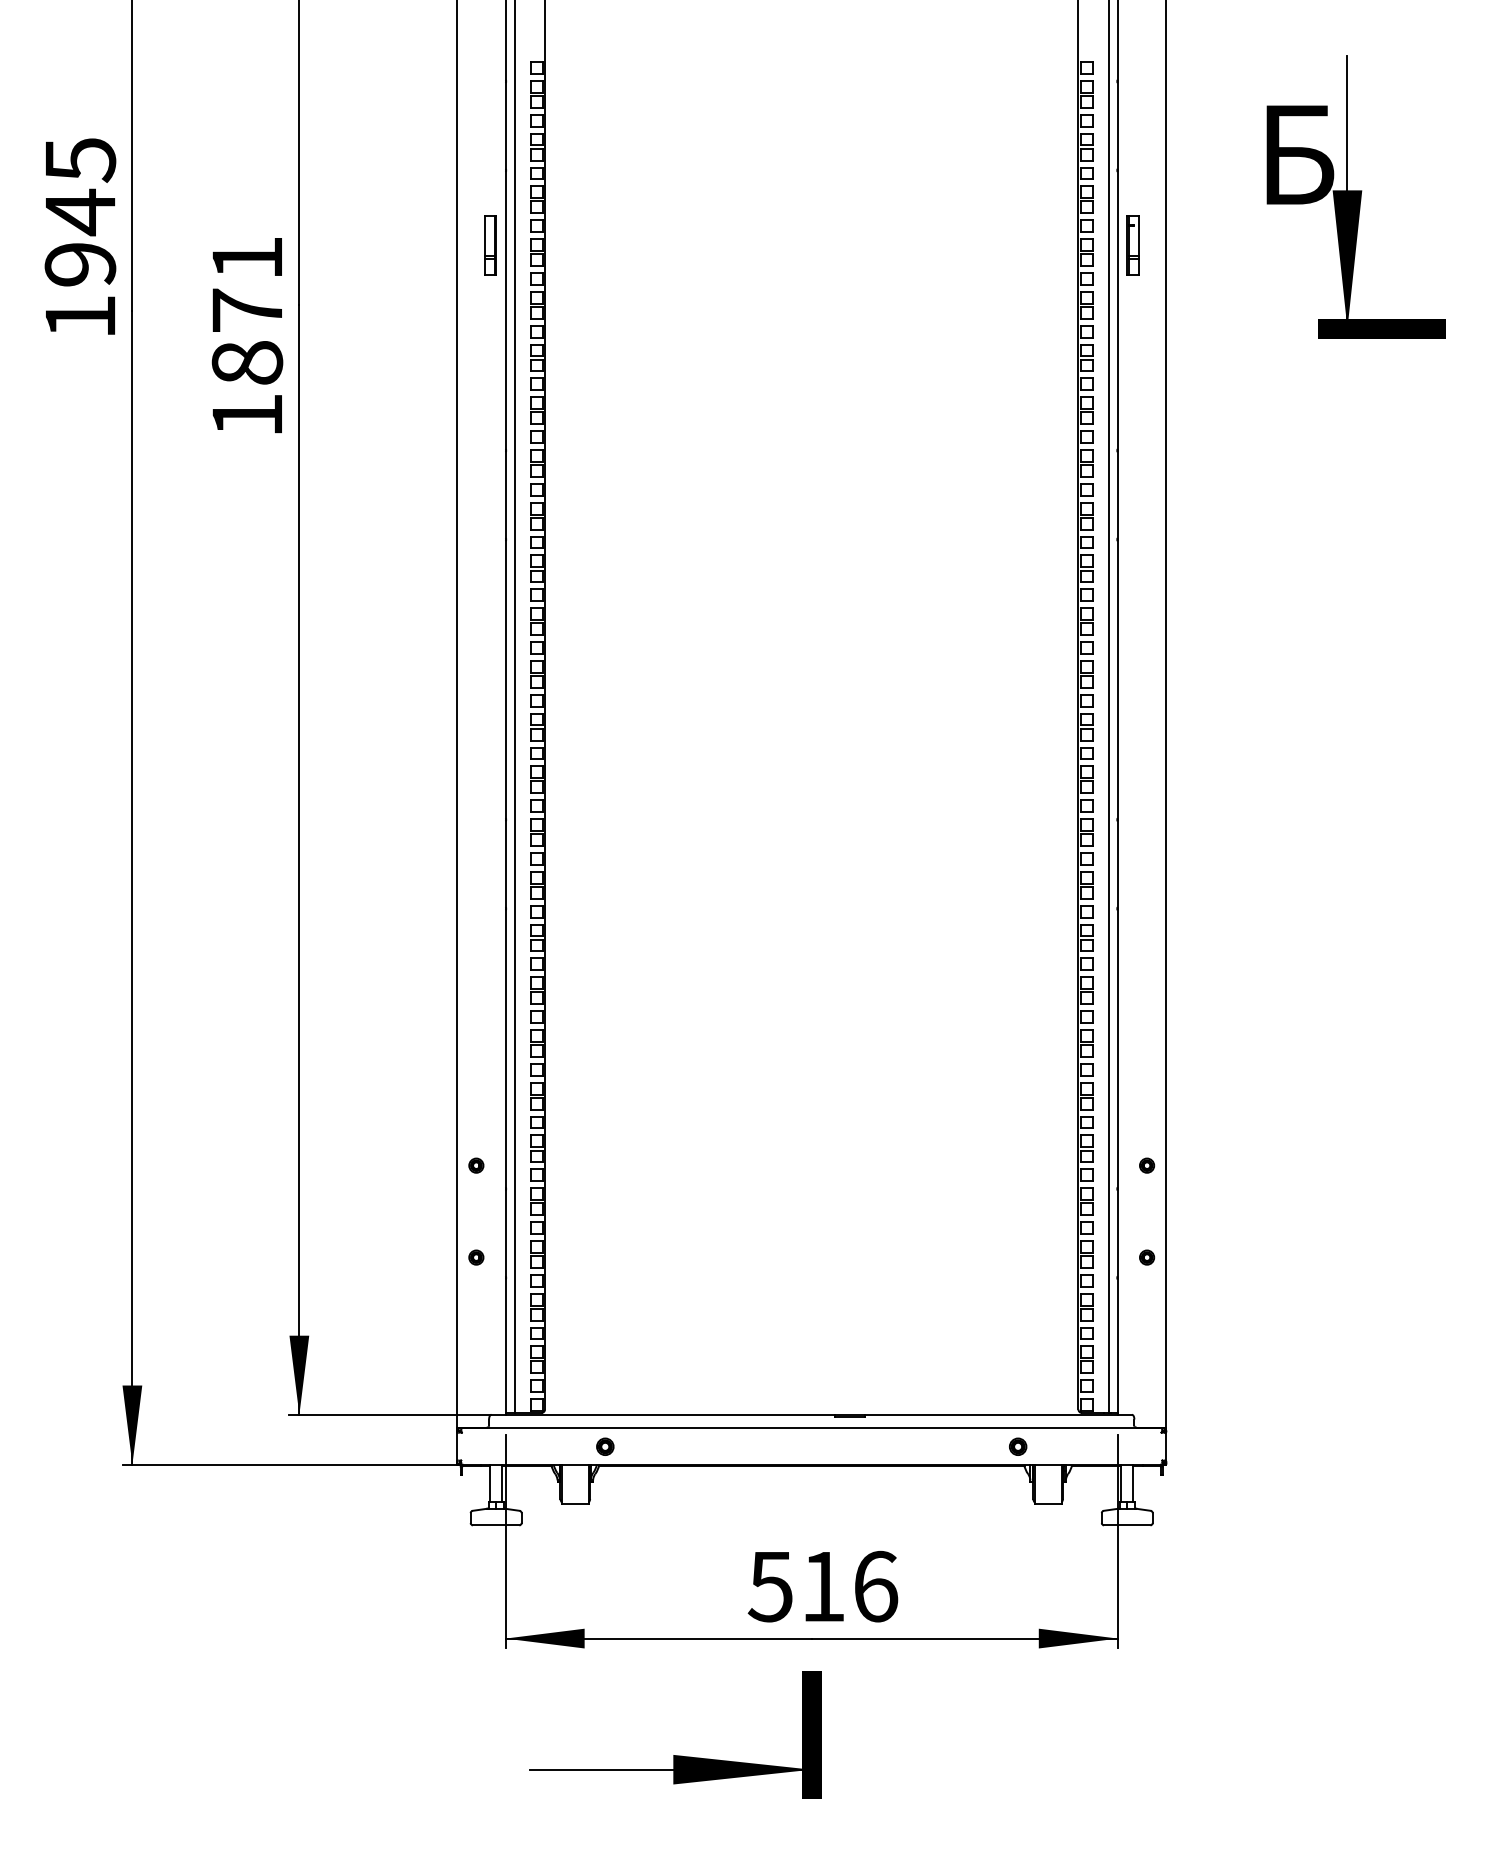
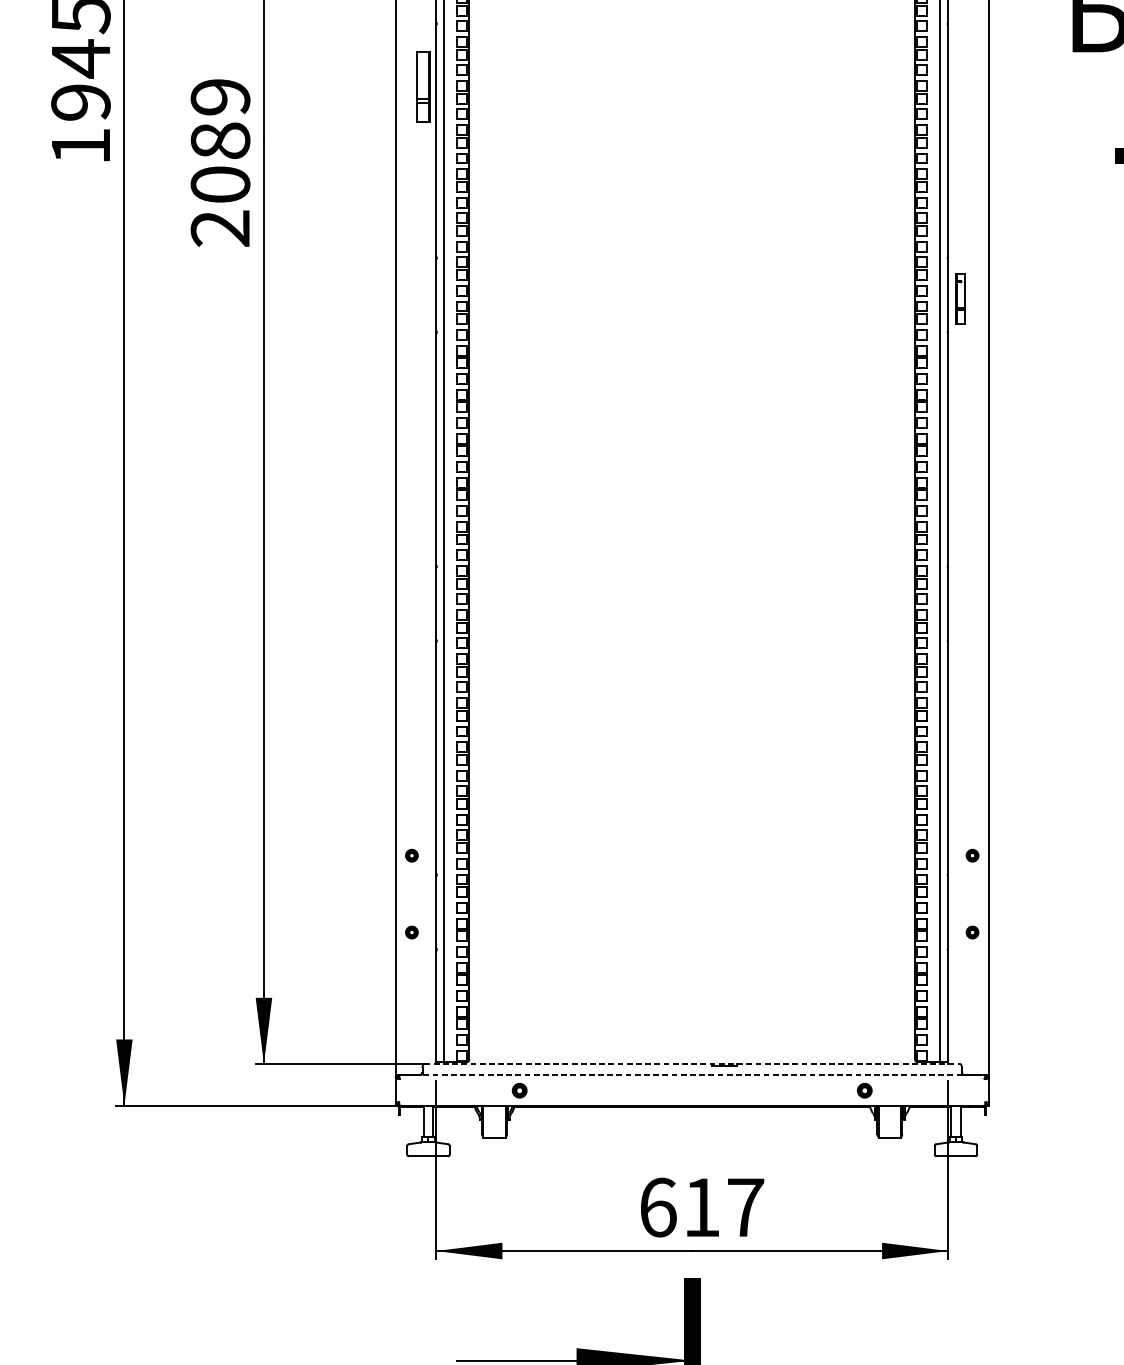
part: (490, 245) -> (423, 86), size x1.4
part: (1132, 245) -> (960, 298), moved
text: (247, 337) -> (220, 163), 1871 -> 2089
line: (812, 1414) -> (692, 1063), solid -> dashed
line: (811, 1427) -> (692, 1074), solid -> dashed
text: (822, 1586) -> (701, 1207), 516 -> 617

